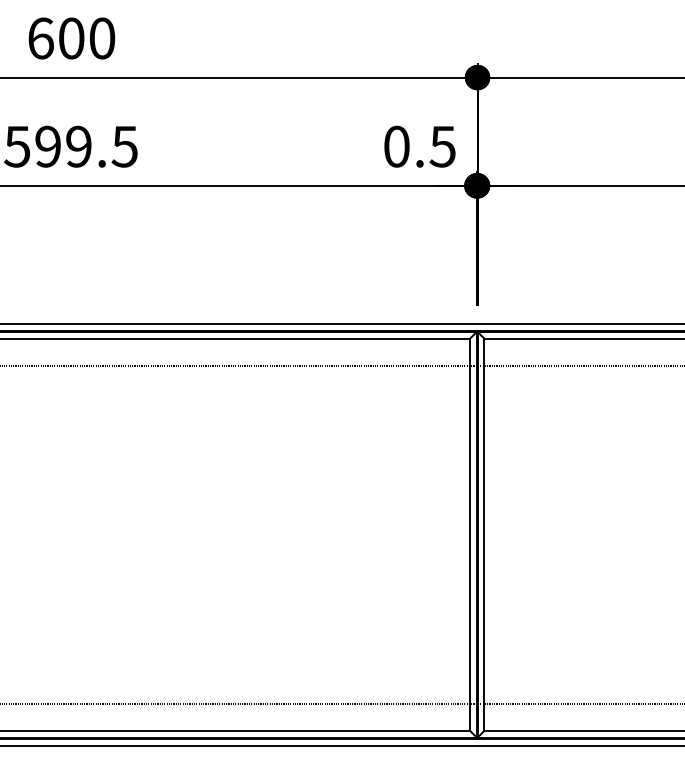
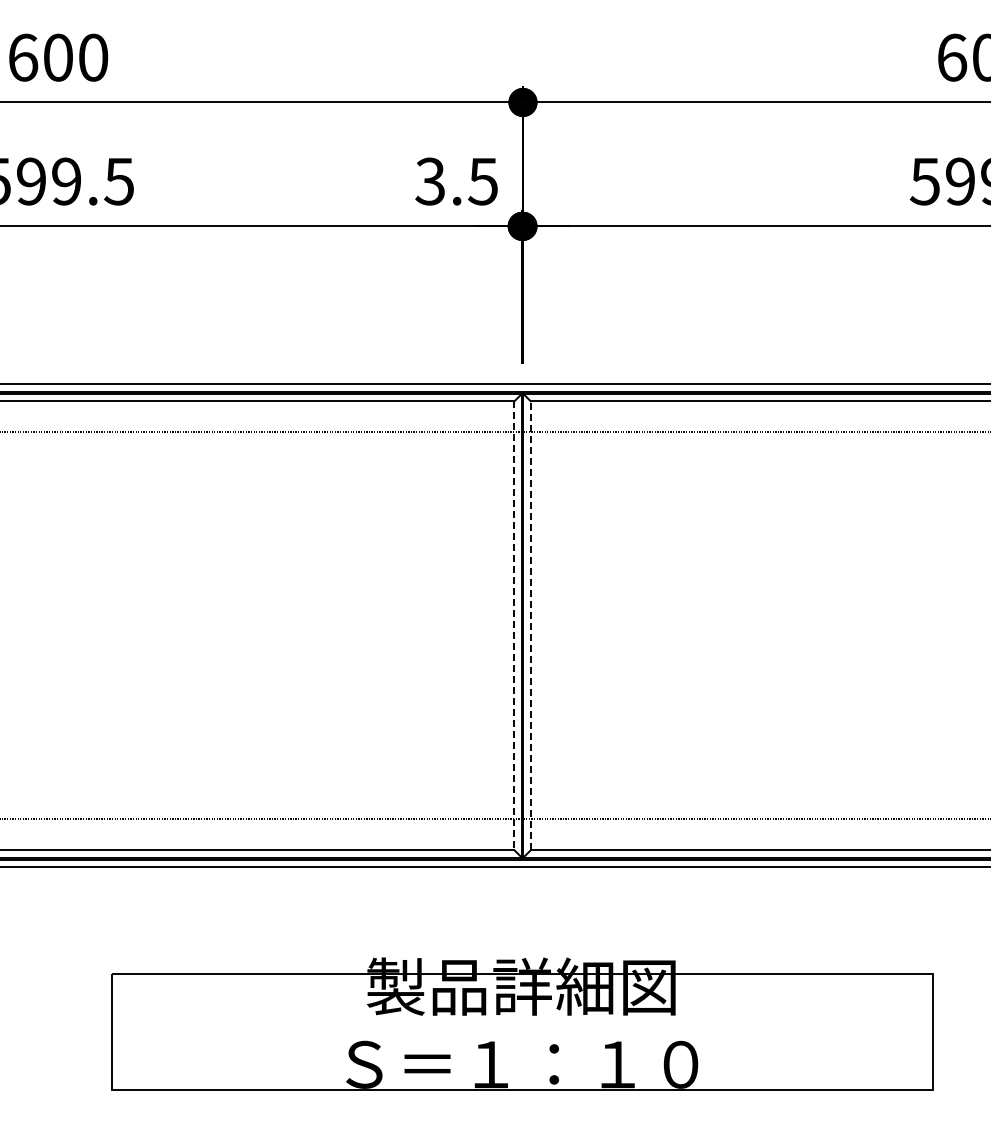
text: (396, 146) -> (430, 181), 0.5 -> 3.5
line: (484, 534) -> (530, 625), solid -> dashed
line: (470, 535) -> (514, 626), solid -> dashed

